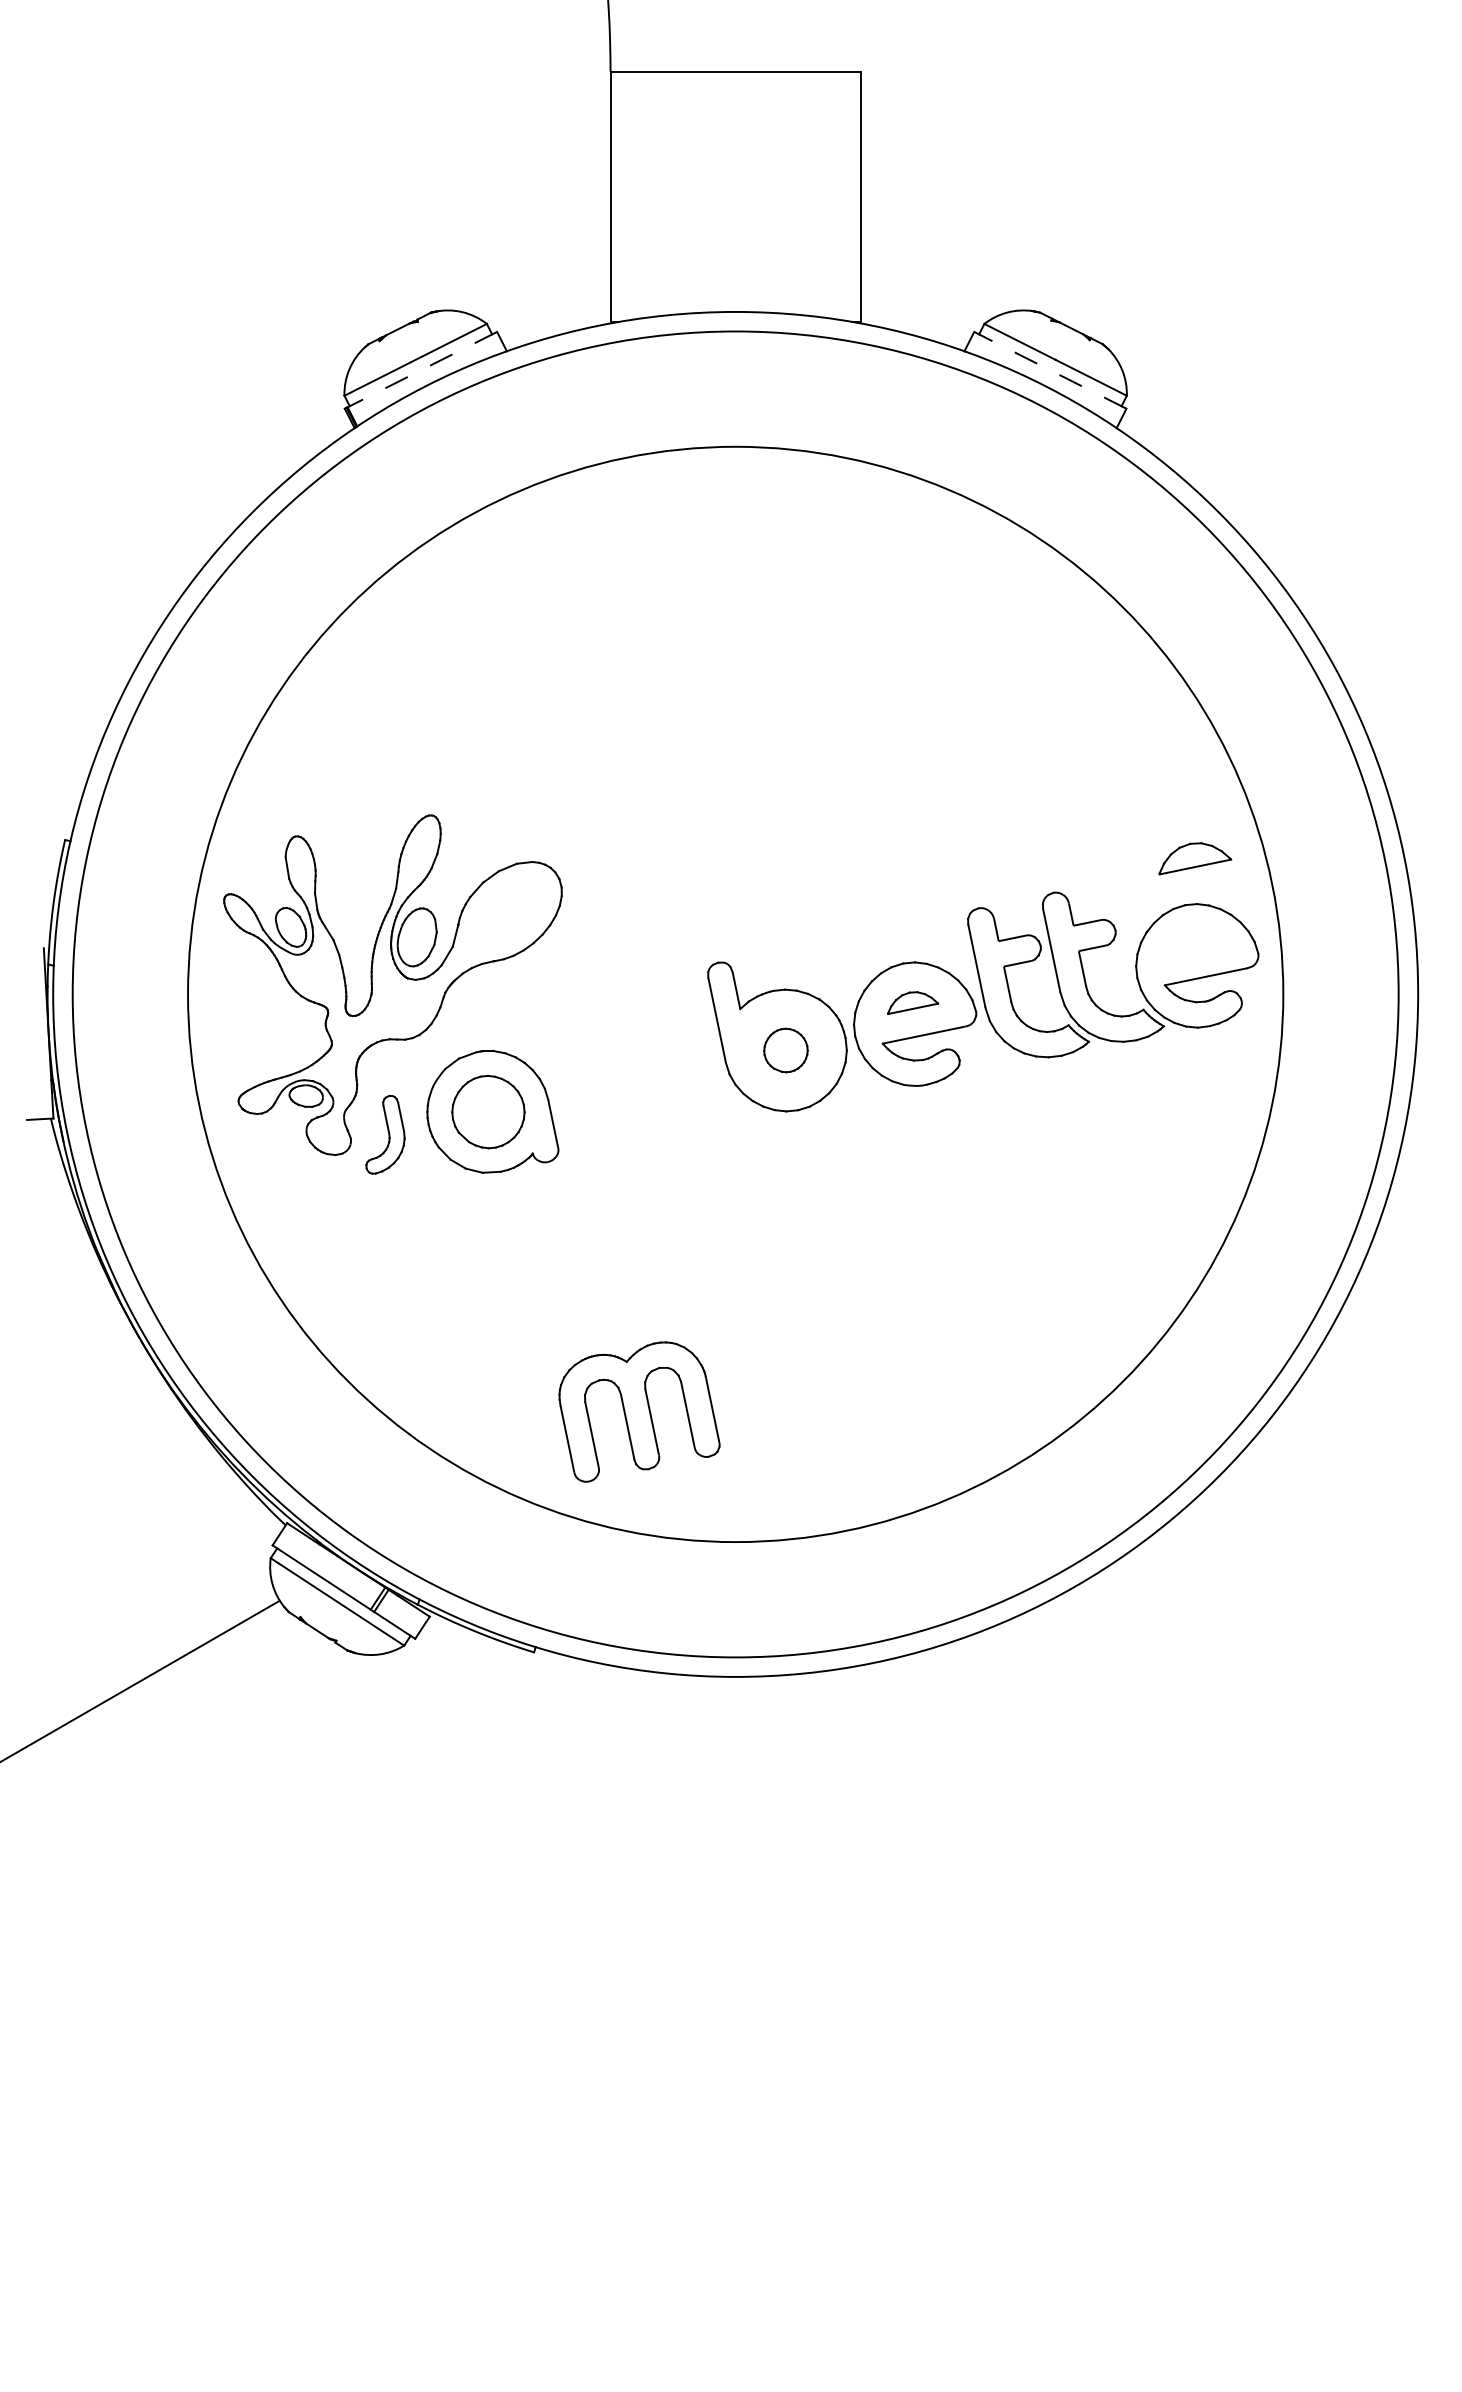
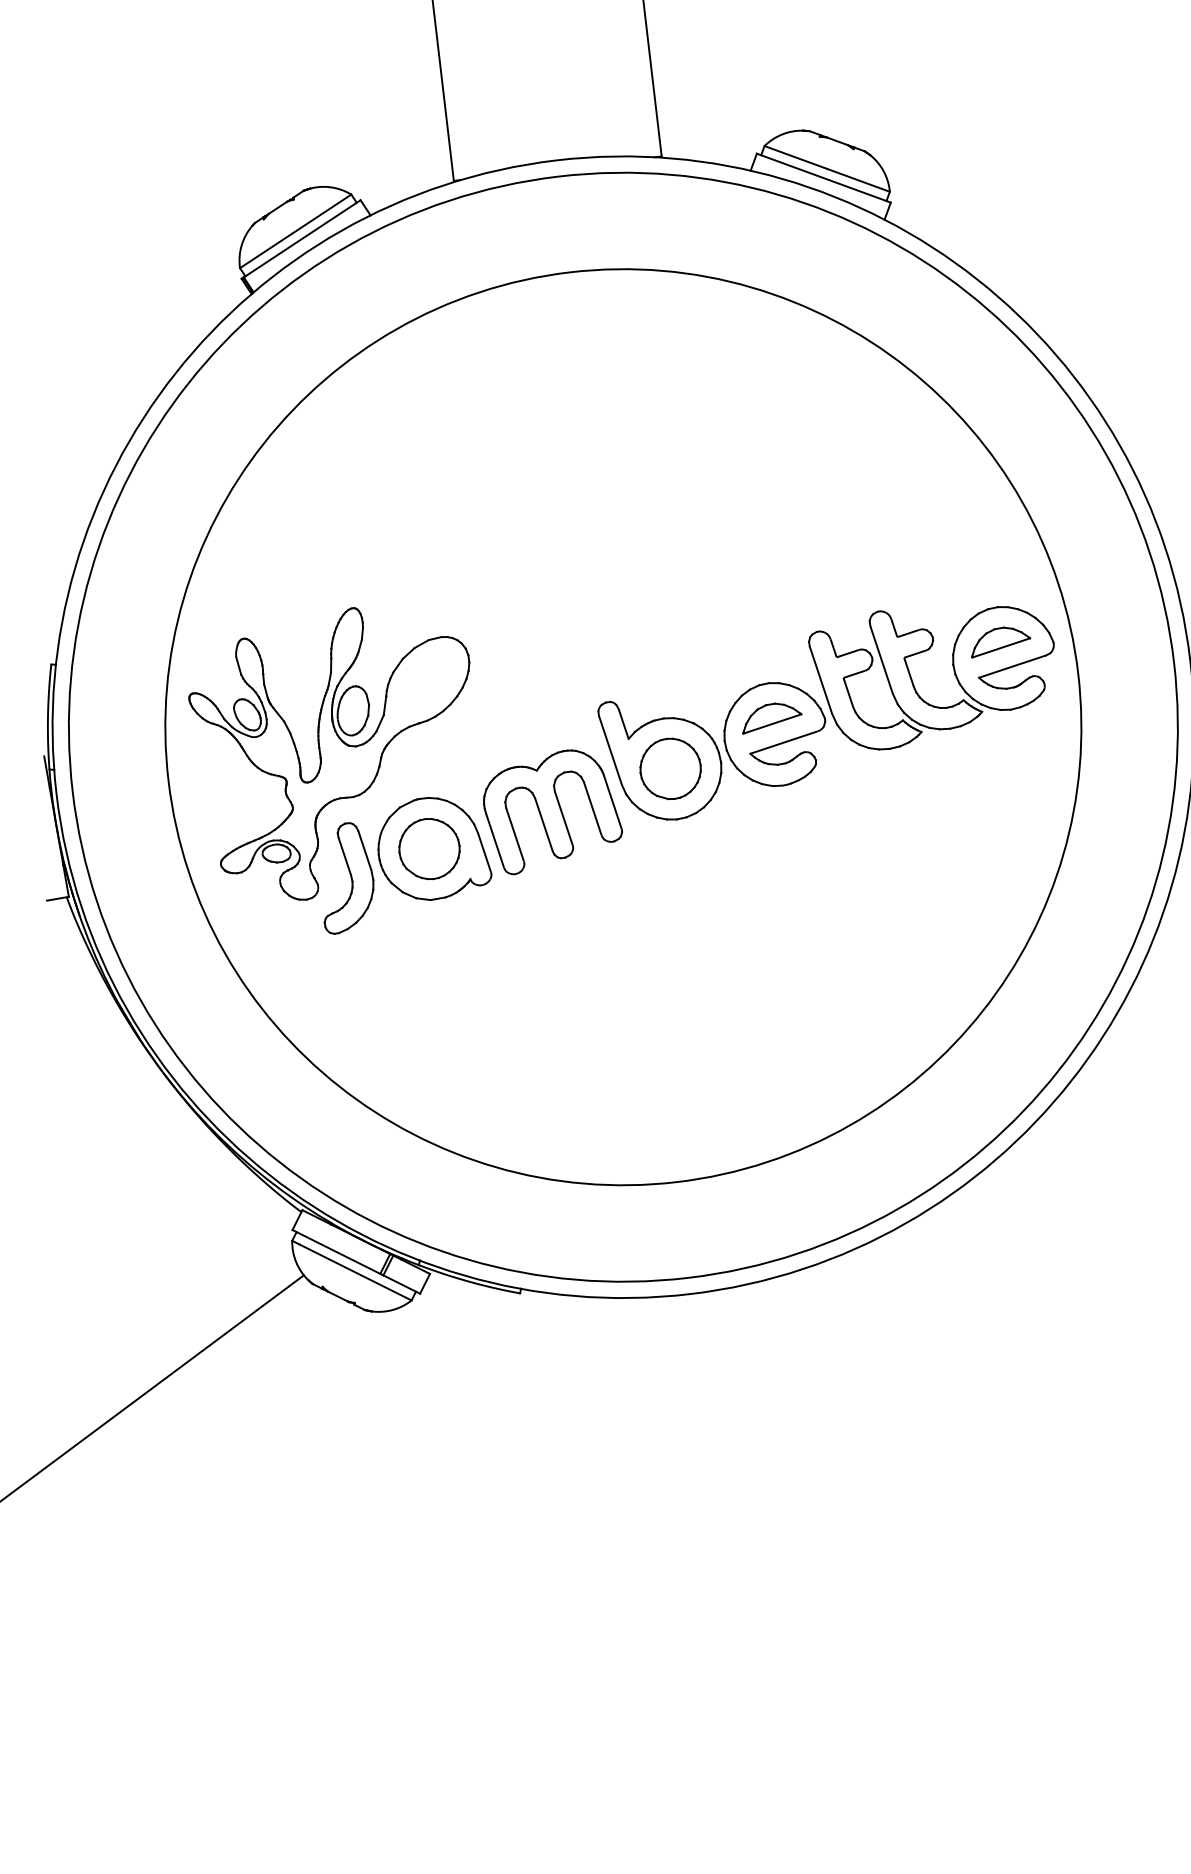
line: (422, 369) -> (302, 238), dashed -> solid
line: (1049, 370) -> (823, 178), dashed -> solid
part: (1195, 858) -> (1000, 640), moved
part: (912, 1002) -> (771, 716), size x1.43
part: (785, 1050) -> (670, 768), size x1.67
part: (385, 1134) -> (346, 877), size x1.67
part: (639, 1411) -> (552, 810), moved

